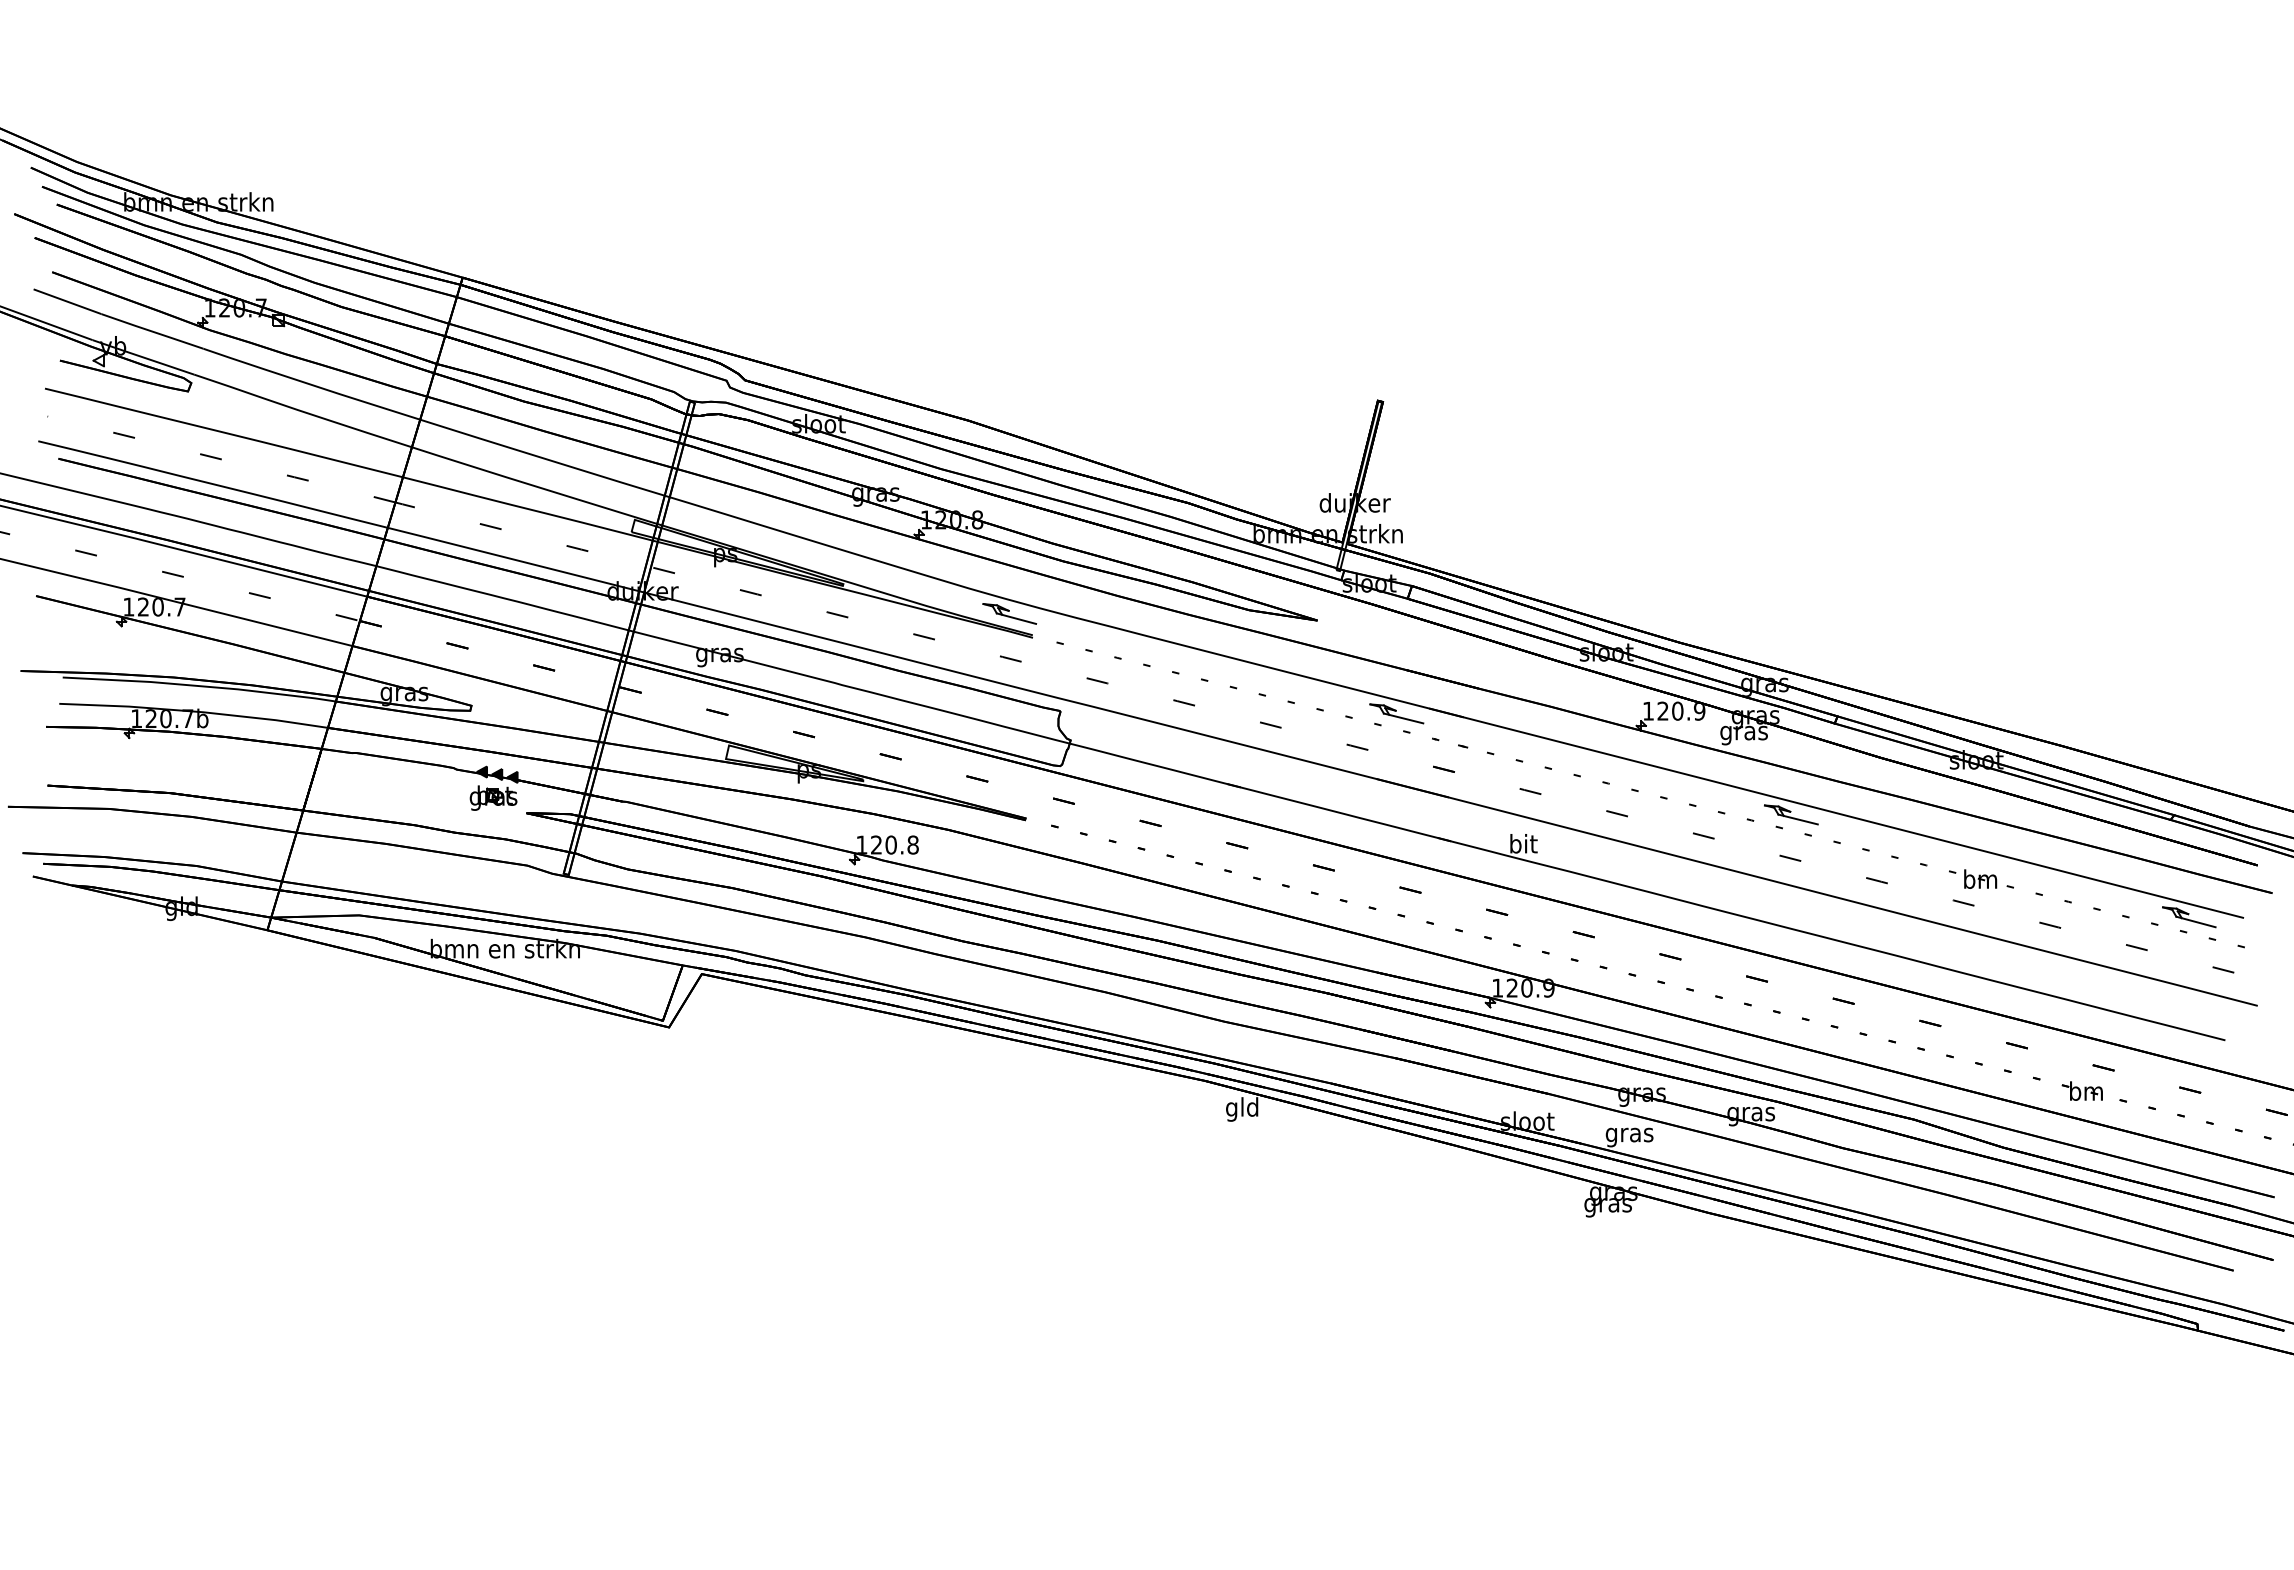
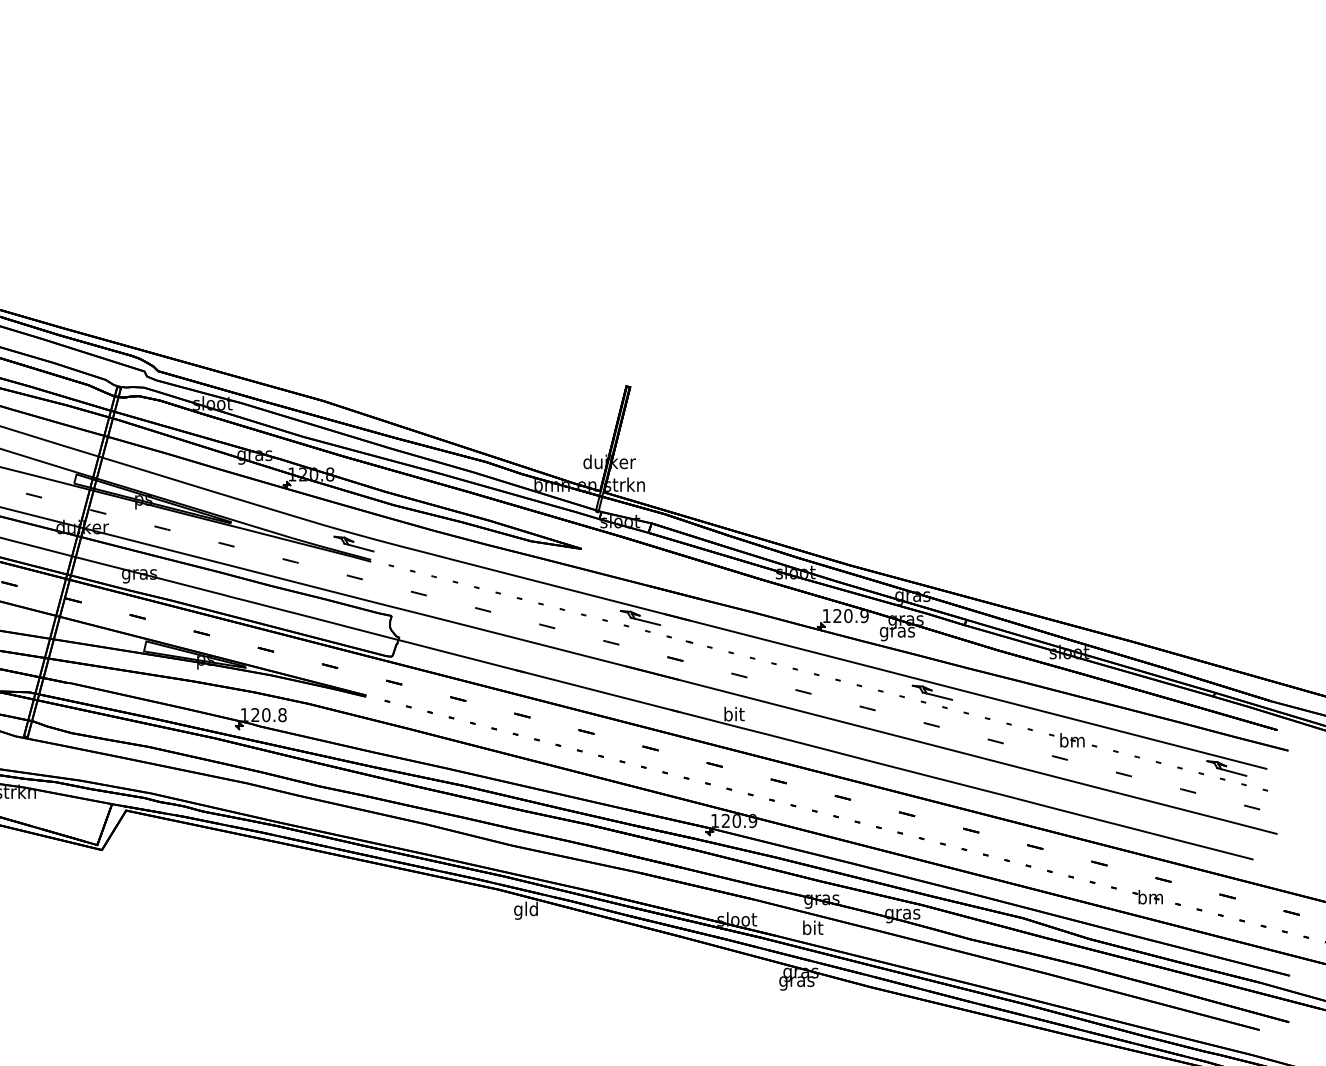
text: (1629, 1134) -> (812, 929), gras -> bit

